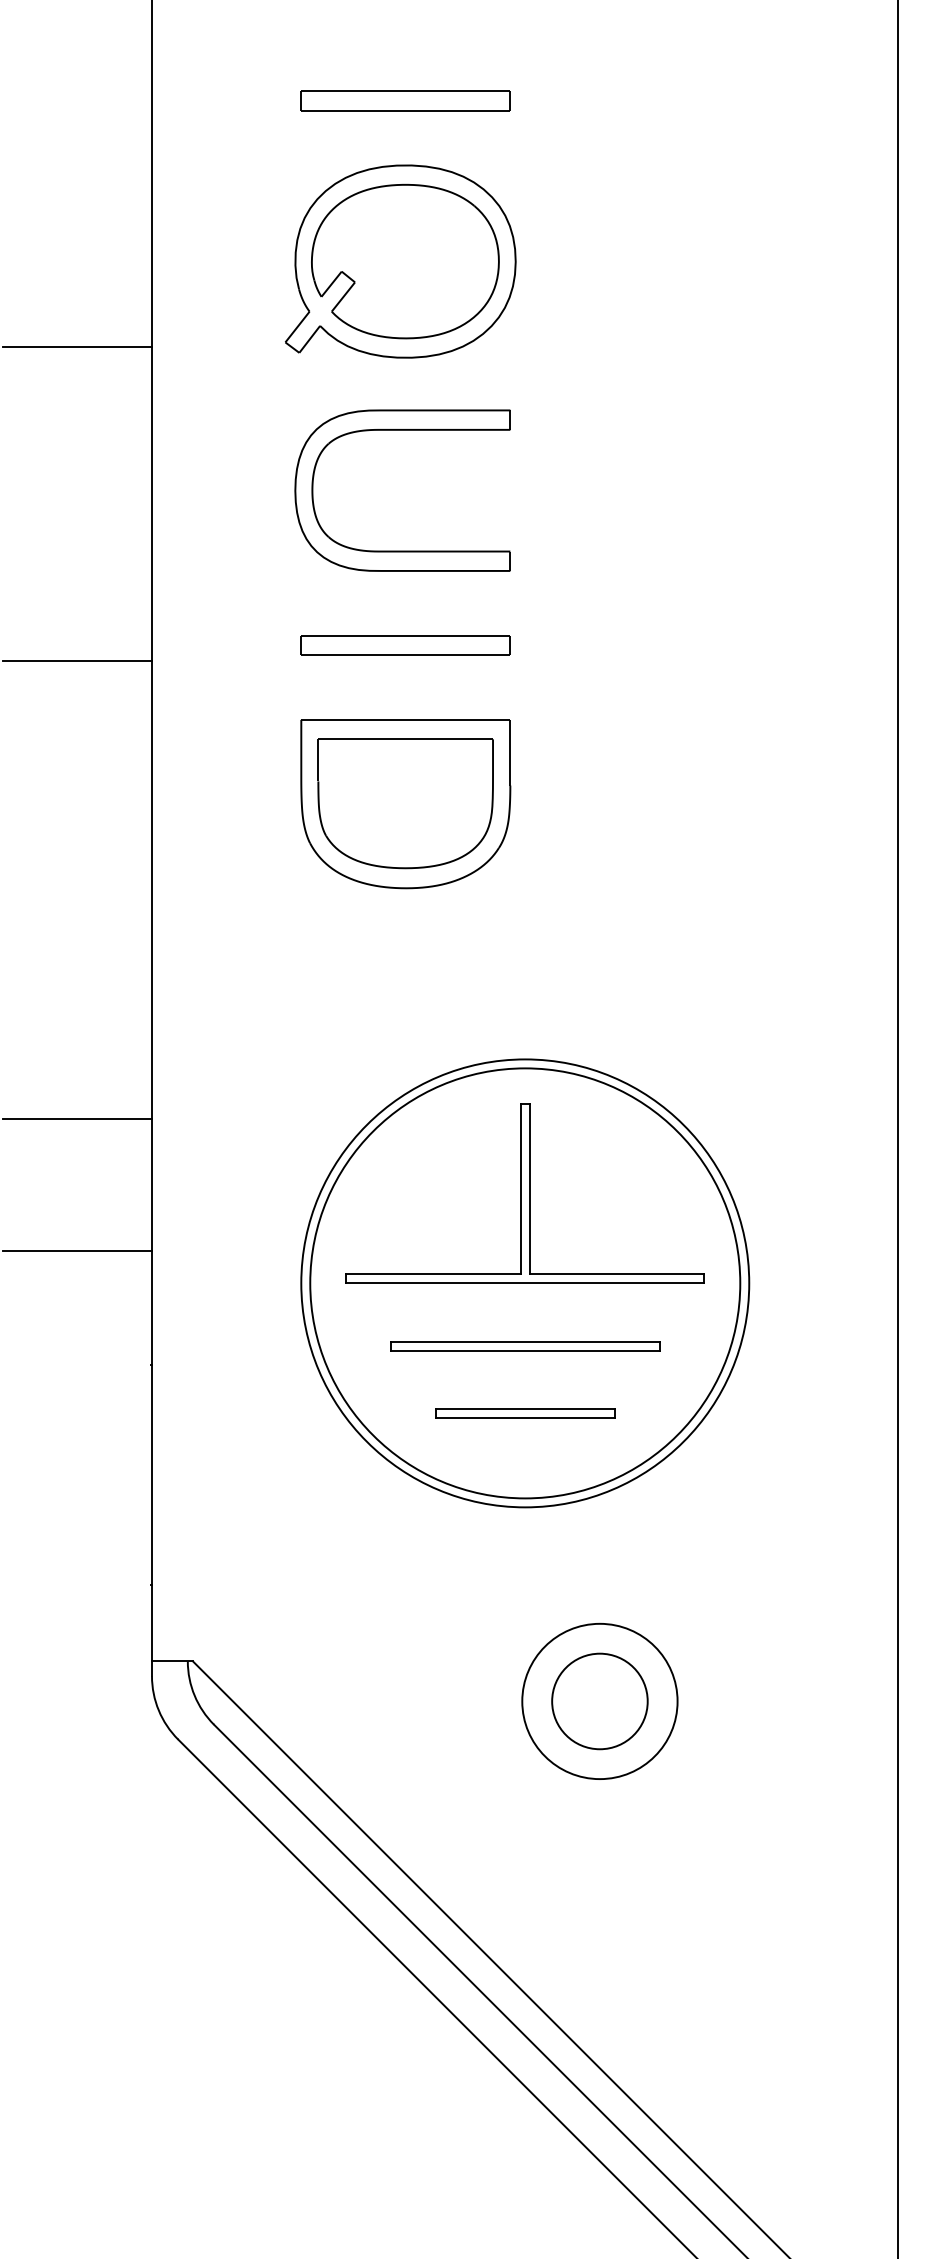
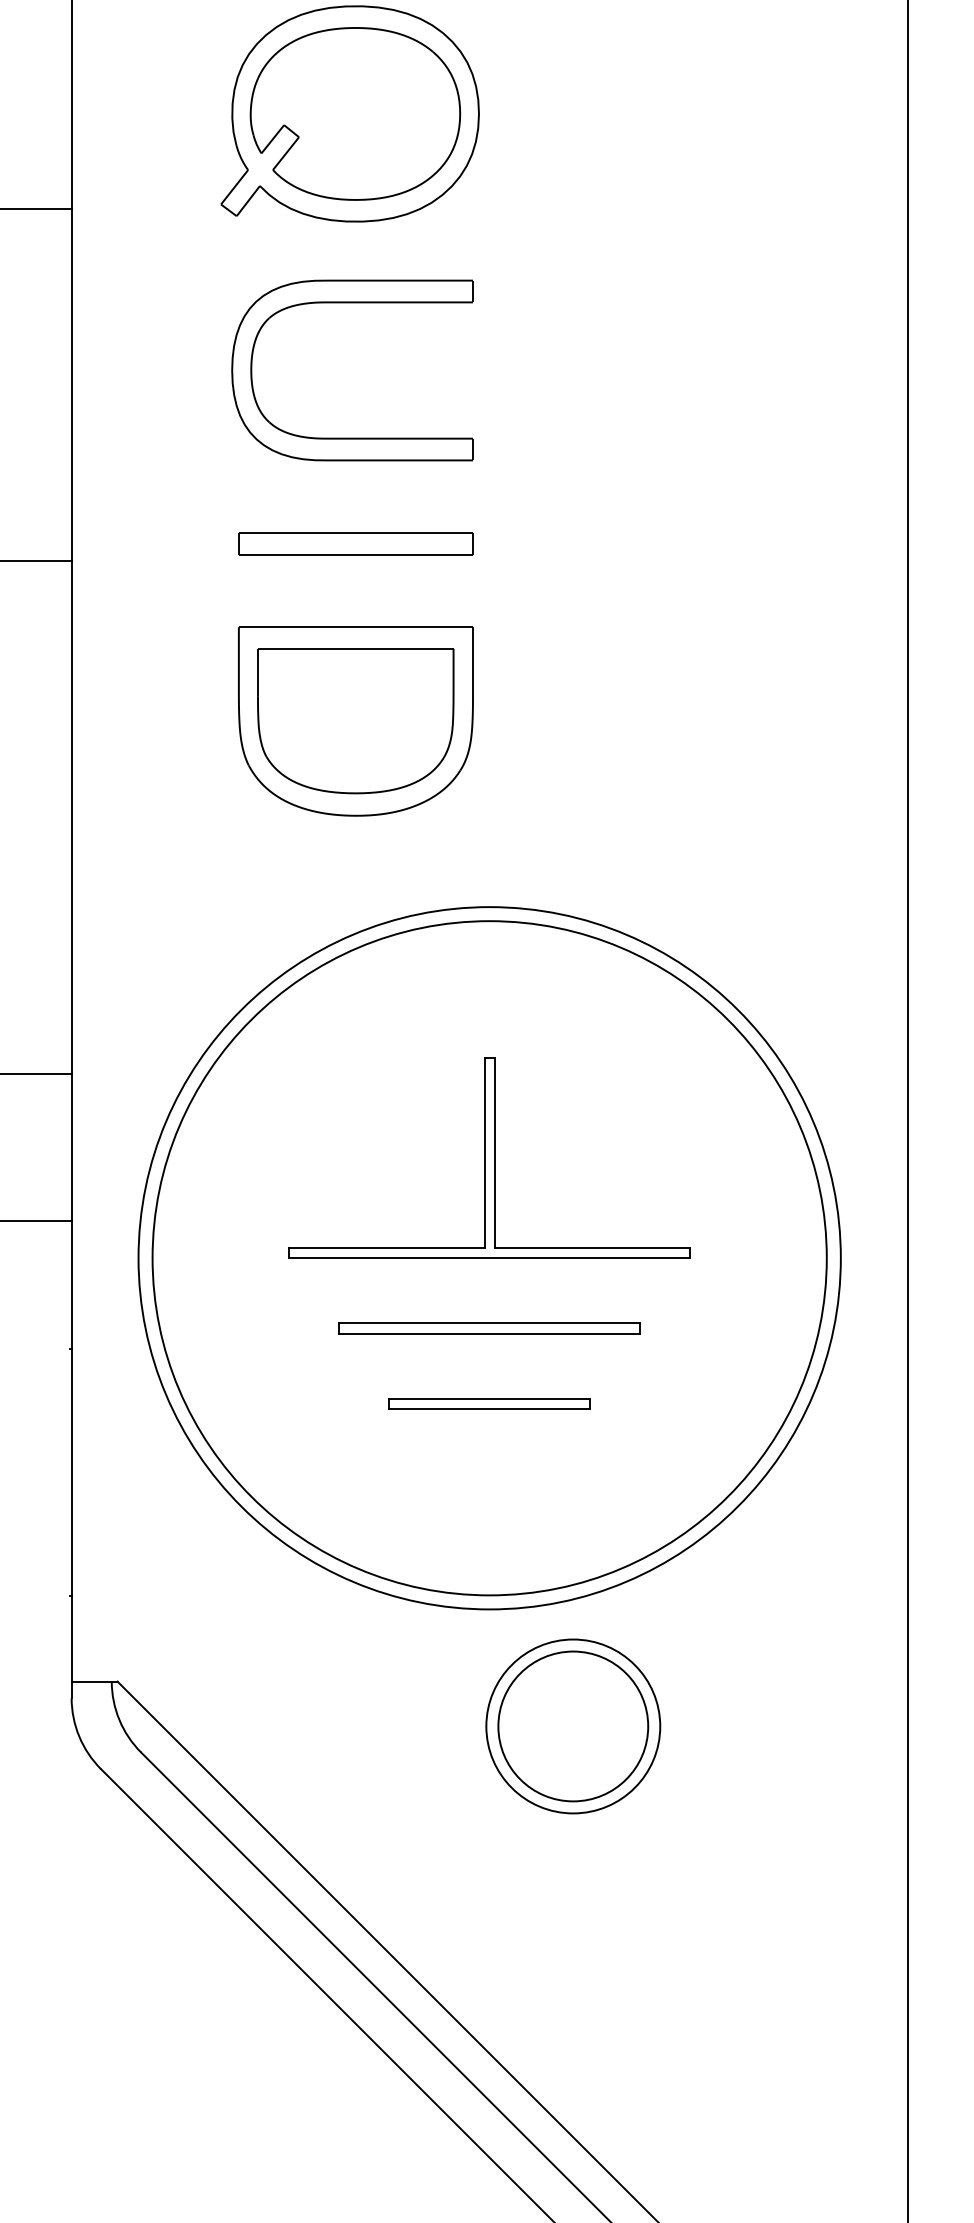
circle: (525, 1283) -> (489, 1258), size x1.4
circle: (525, 1283) -> (489, 1258), size x1.4
circle: (599, 1701) -> (572, 1726), size x1.4

